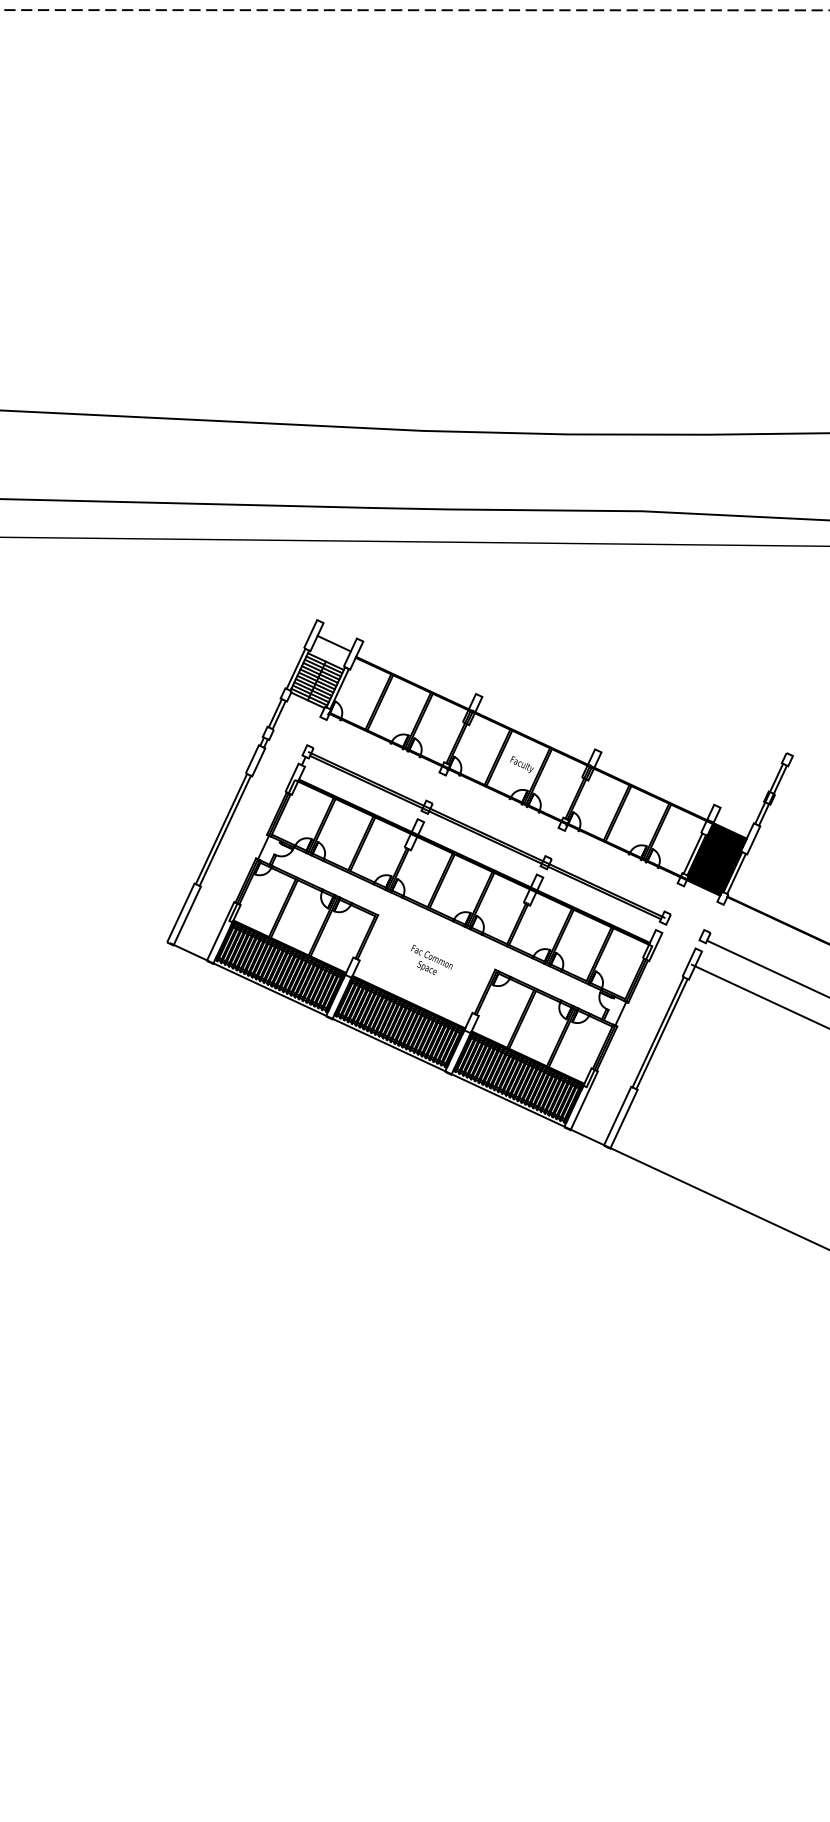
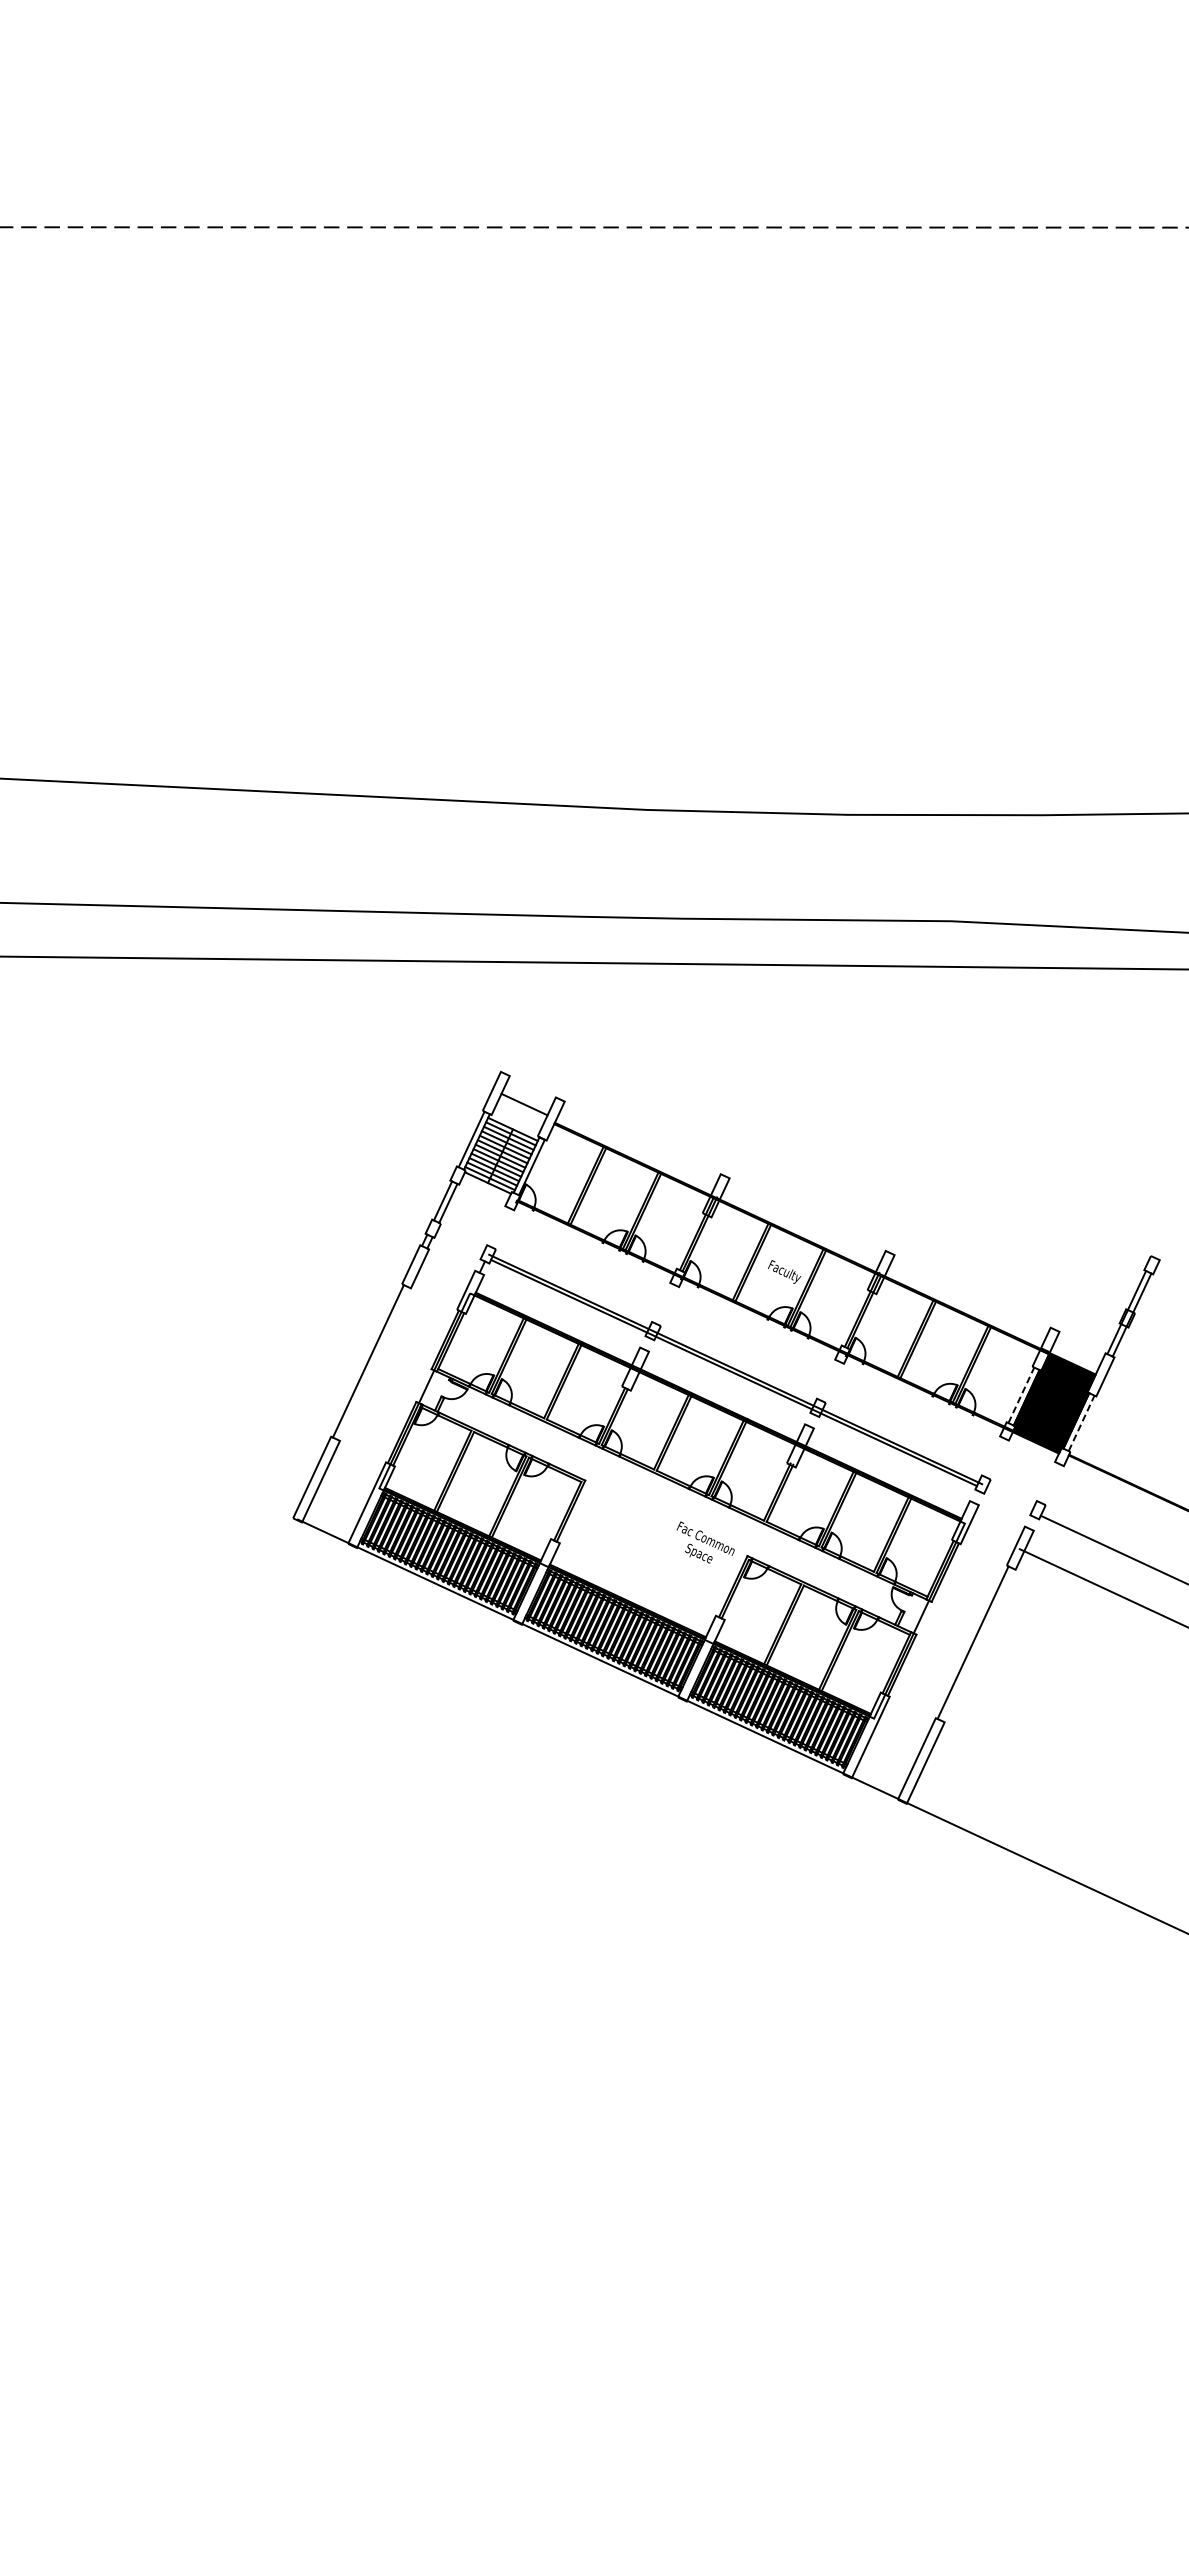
line: (225, 830) -> (373, 1363), removed
line: (693, 853) -> (1021, 1395), solid -> dashed
line: (736, 874) -> (1081, 1423), solid -> dashed
text: (431, 959) -> (705, 1542), moved
line: (661, 1033) -> (977, 1644), removed

